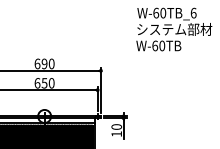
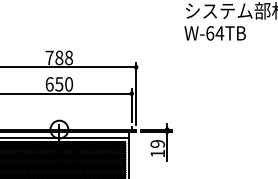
text: (162, 45) -> (220, 32), W-60TB -> W-64TB
text: (44, 63) -> (59, 57), 690 -> 788
text: (116, 126) -> (157, 143), 10 -> 19

